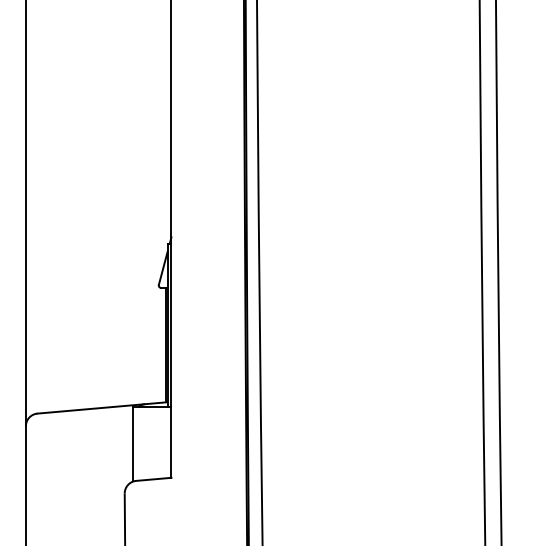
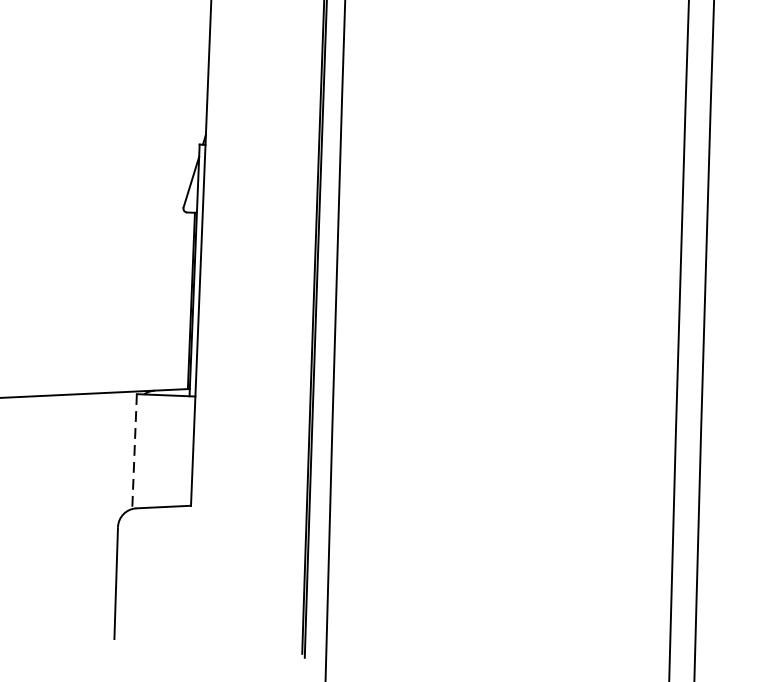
line: (133, 444) -> (134, 452), solid -> dashed

